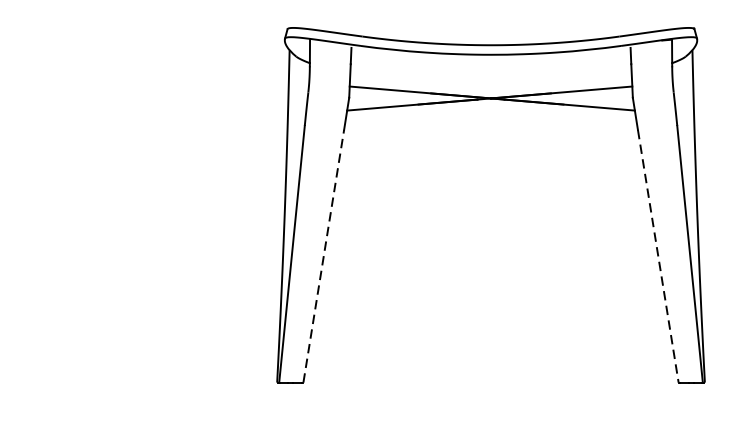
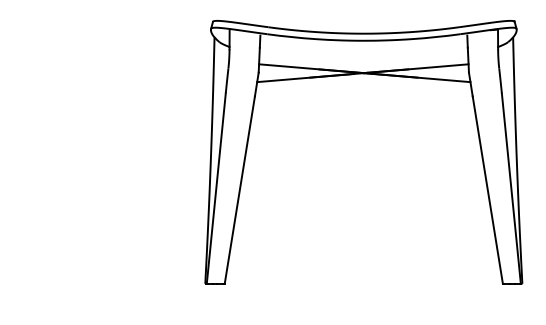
line: (323, 256) -> (239, 190), dashed -> solid
line: (657, 256) -> (487, 190), dashed -> solid

